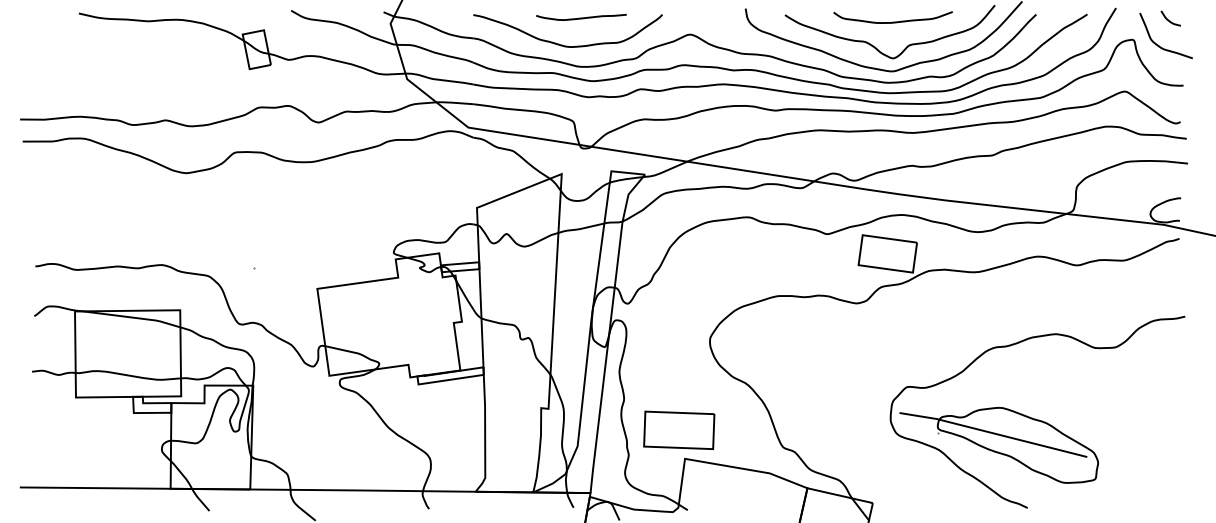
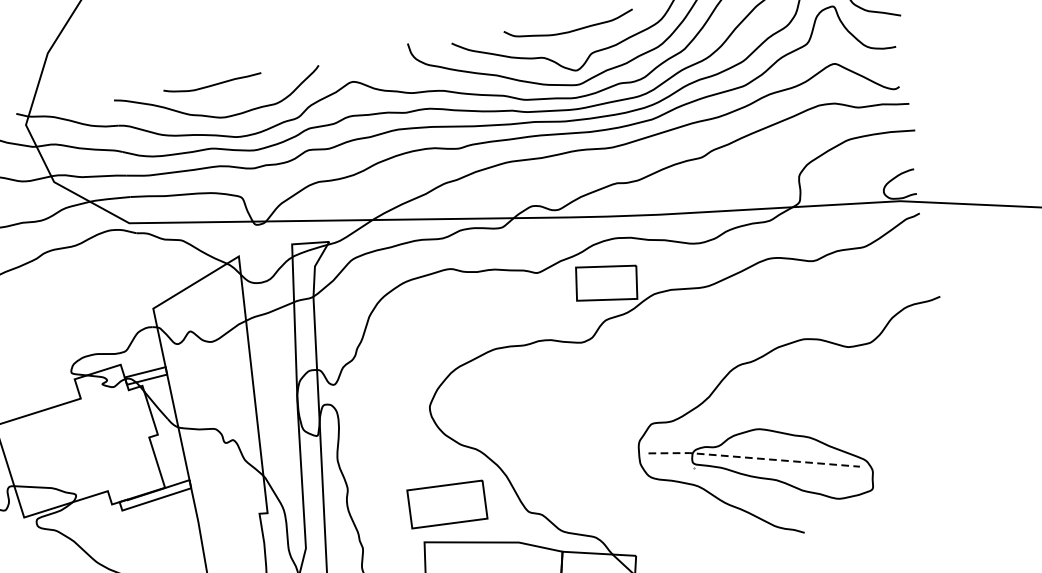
curve: (581, 17) -> (212, 84), moved
part: (679, 429) -> (447, 503), moved
line: (993, 433) -> (754, 458), solid -> dashed

